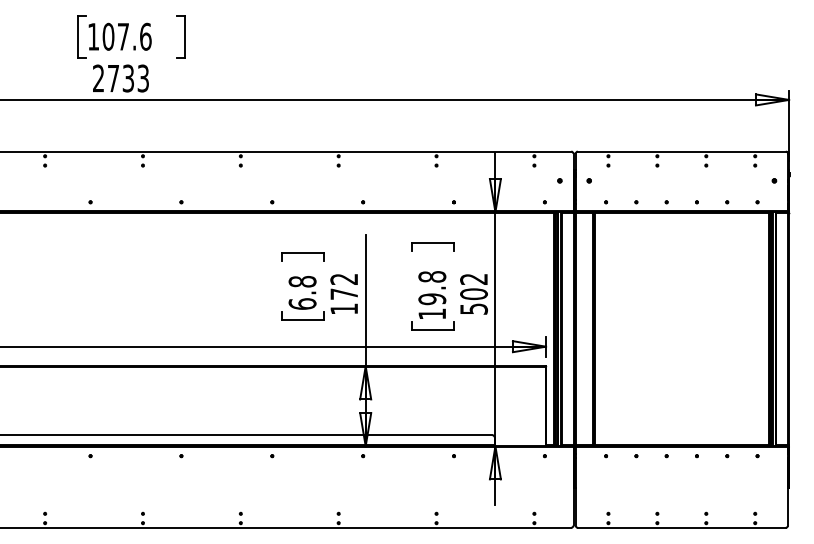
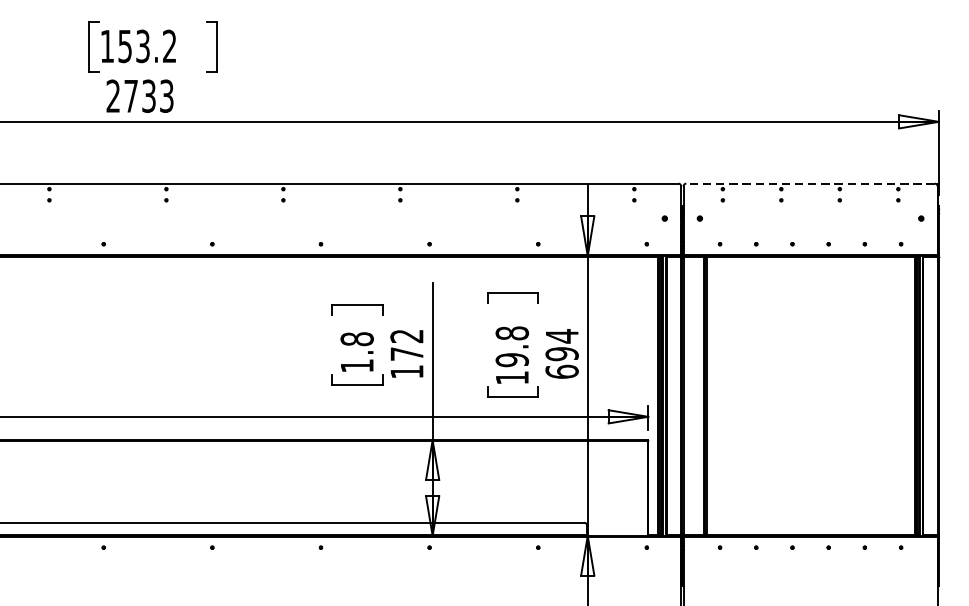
text: (126, 36) -> (146, 46), 107.6 -> 153.2
line: (681, 151) -> (810, 183), solid -> dashed
text: (474, 293) -> (562, 353), 502 -> 694
text: (302, 303) -> (357, 365), 6.8 -> 1.8

